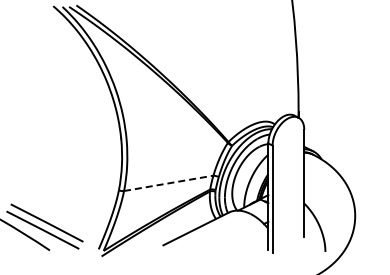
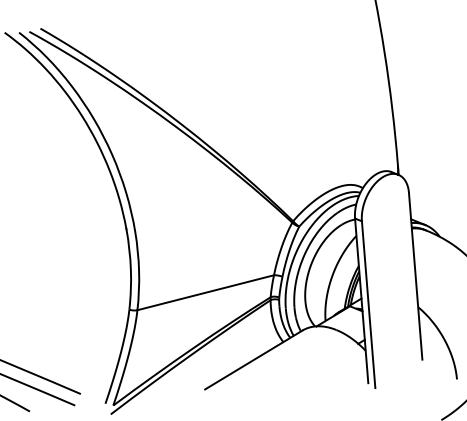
line: (169, 183) -> (206, 292), dashed -> solid

